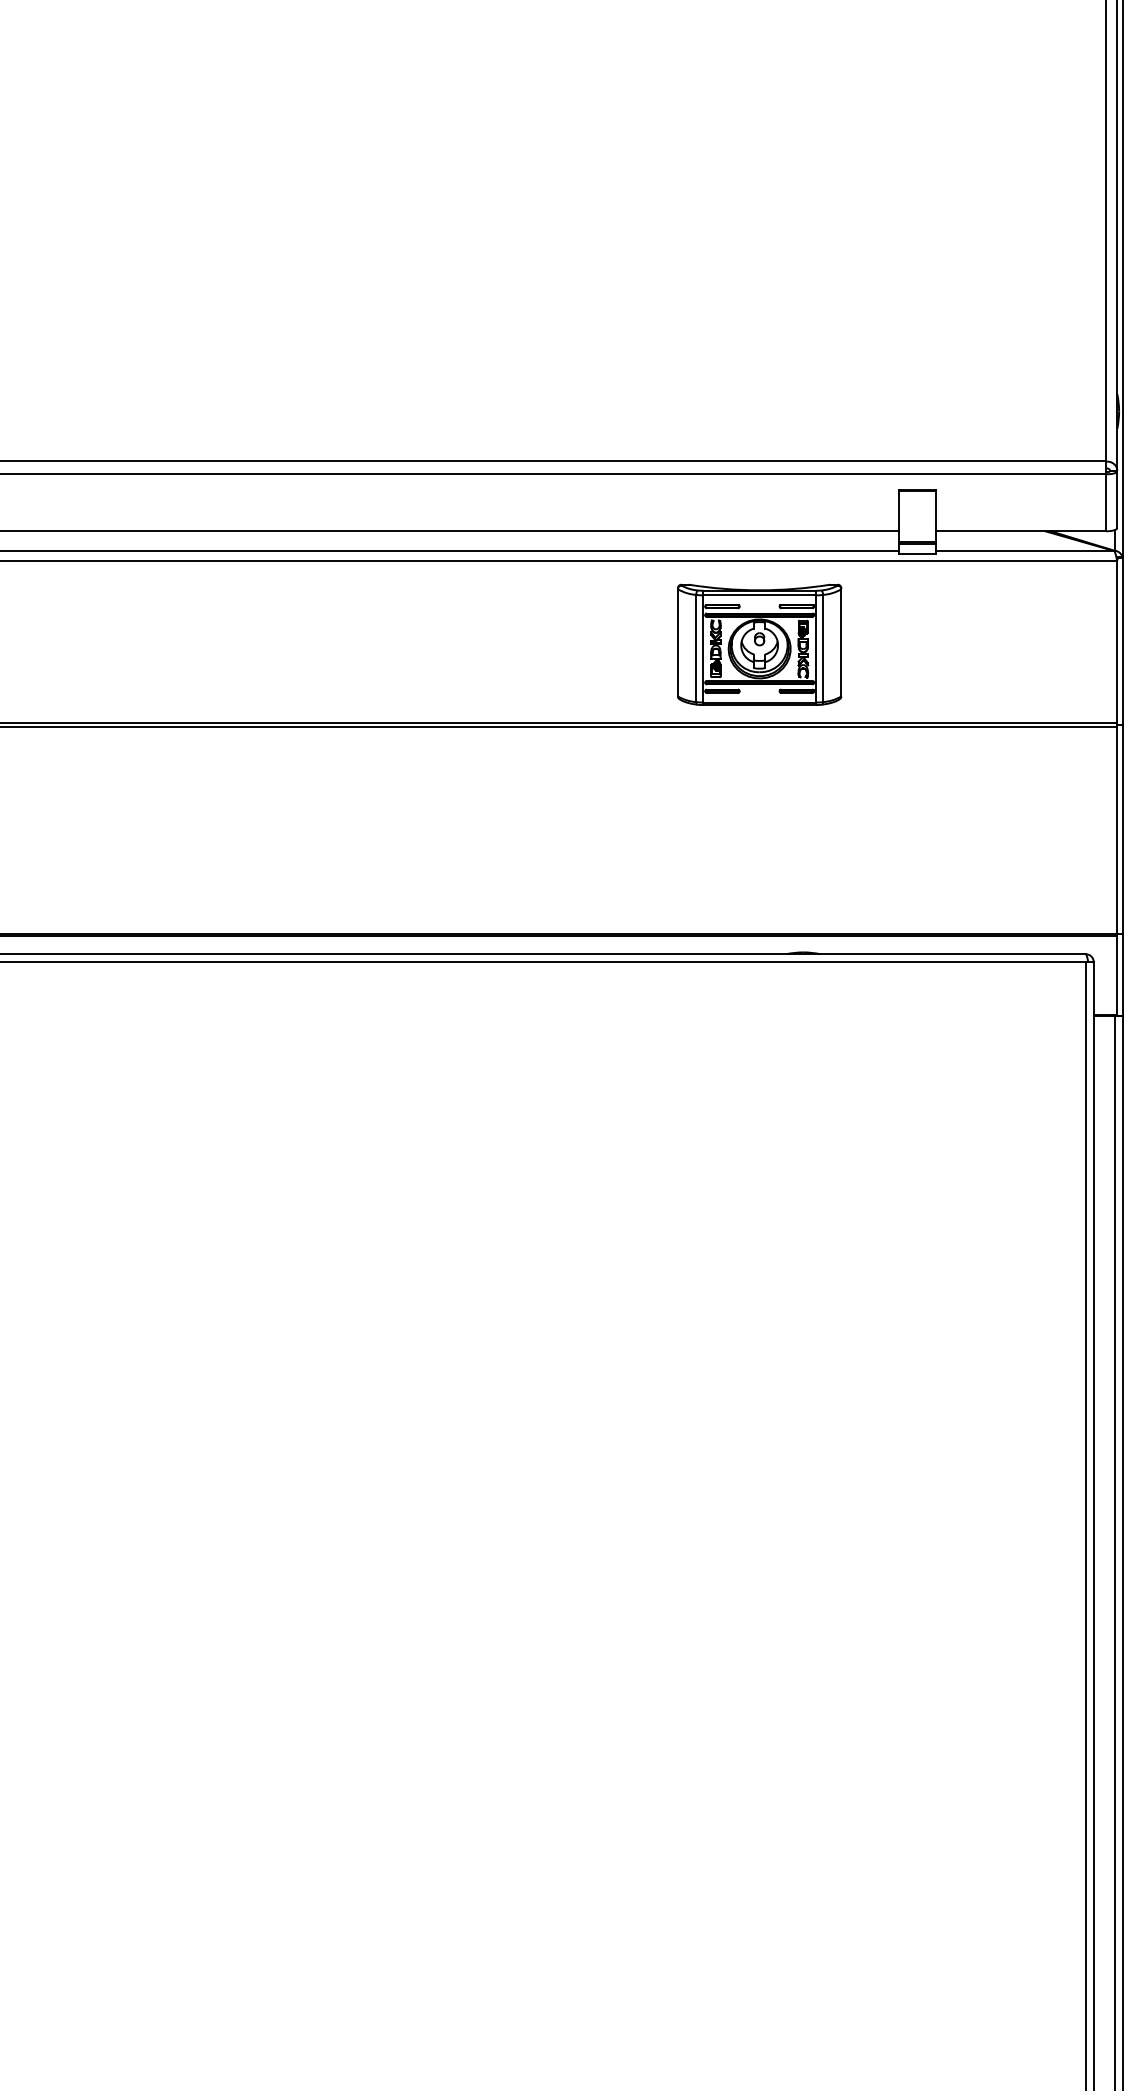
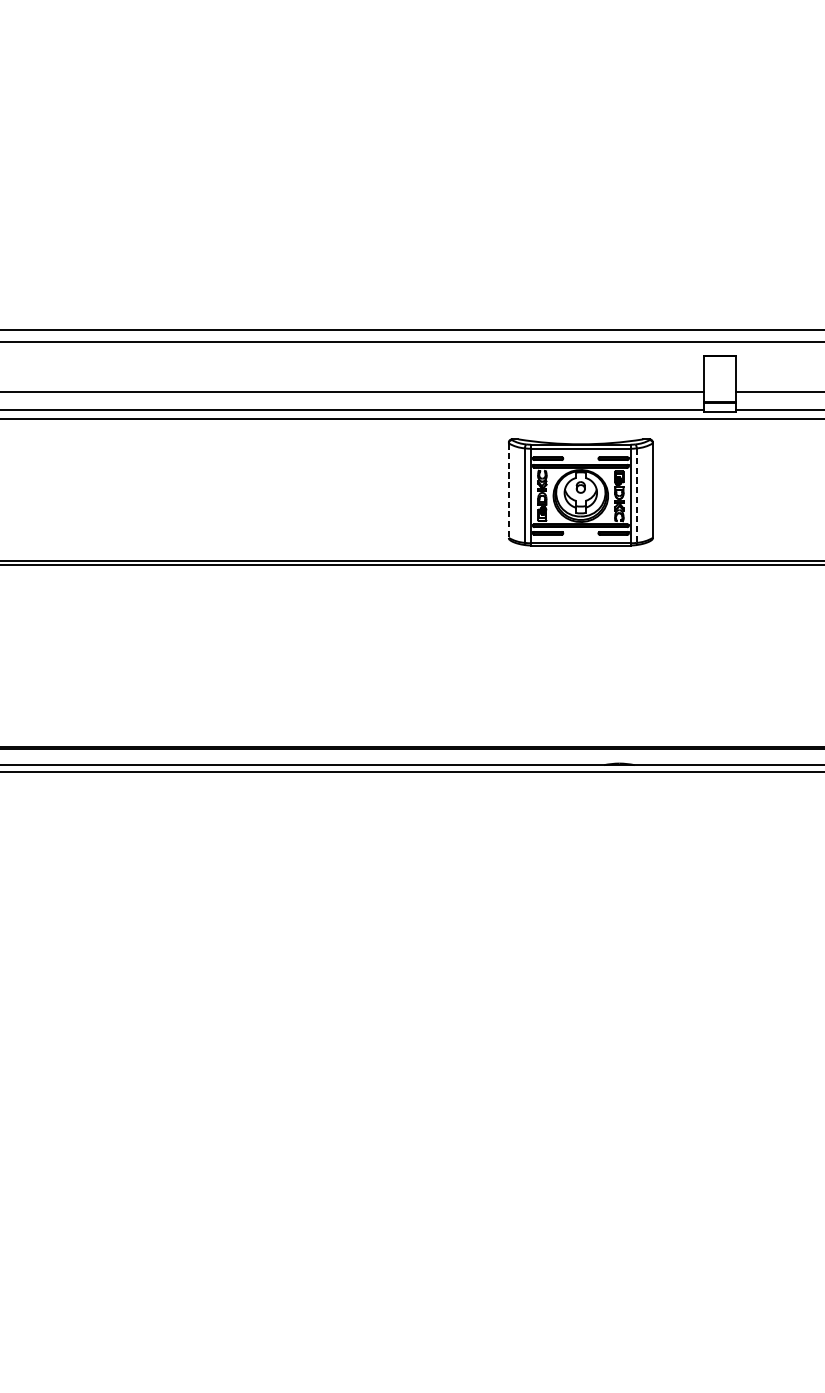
line: (677, 642) -> (508, 490), solid -> dashed
line: (823, 648) -> (637, 495), solid -> dashed

